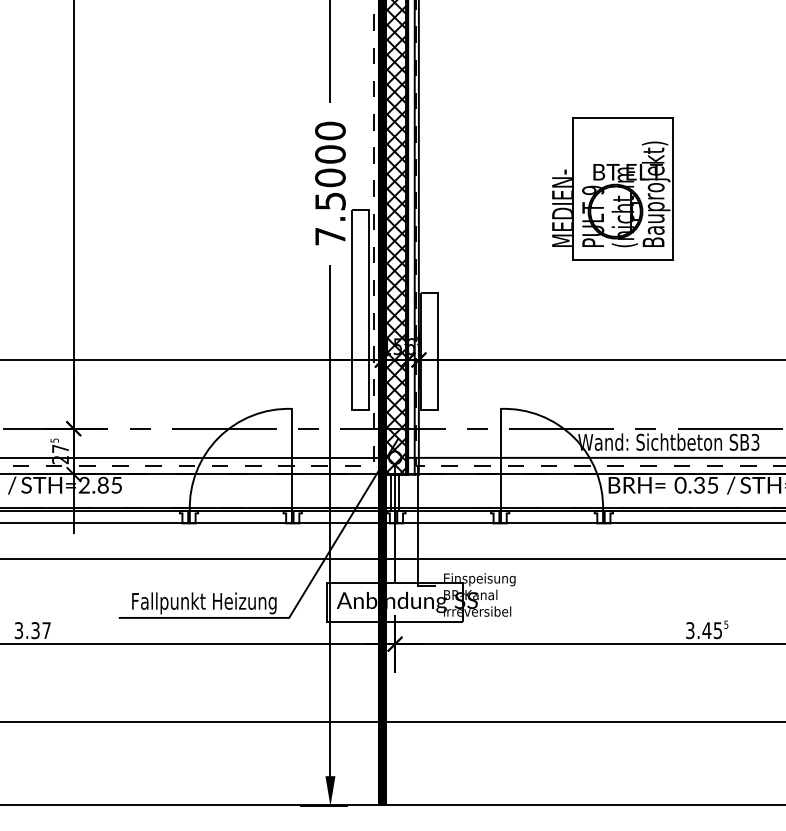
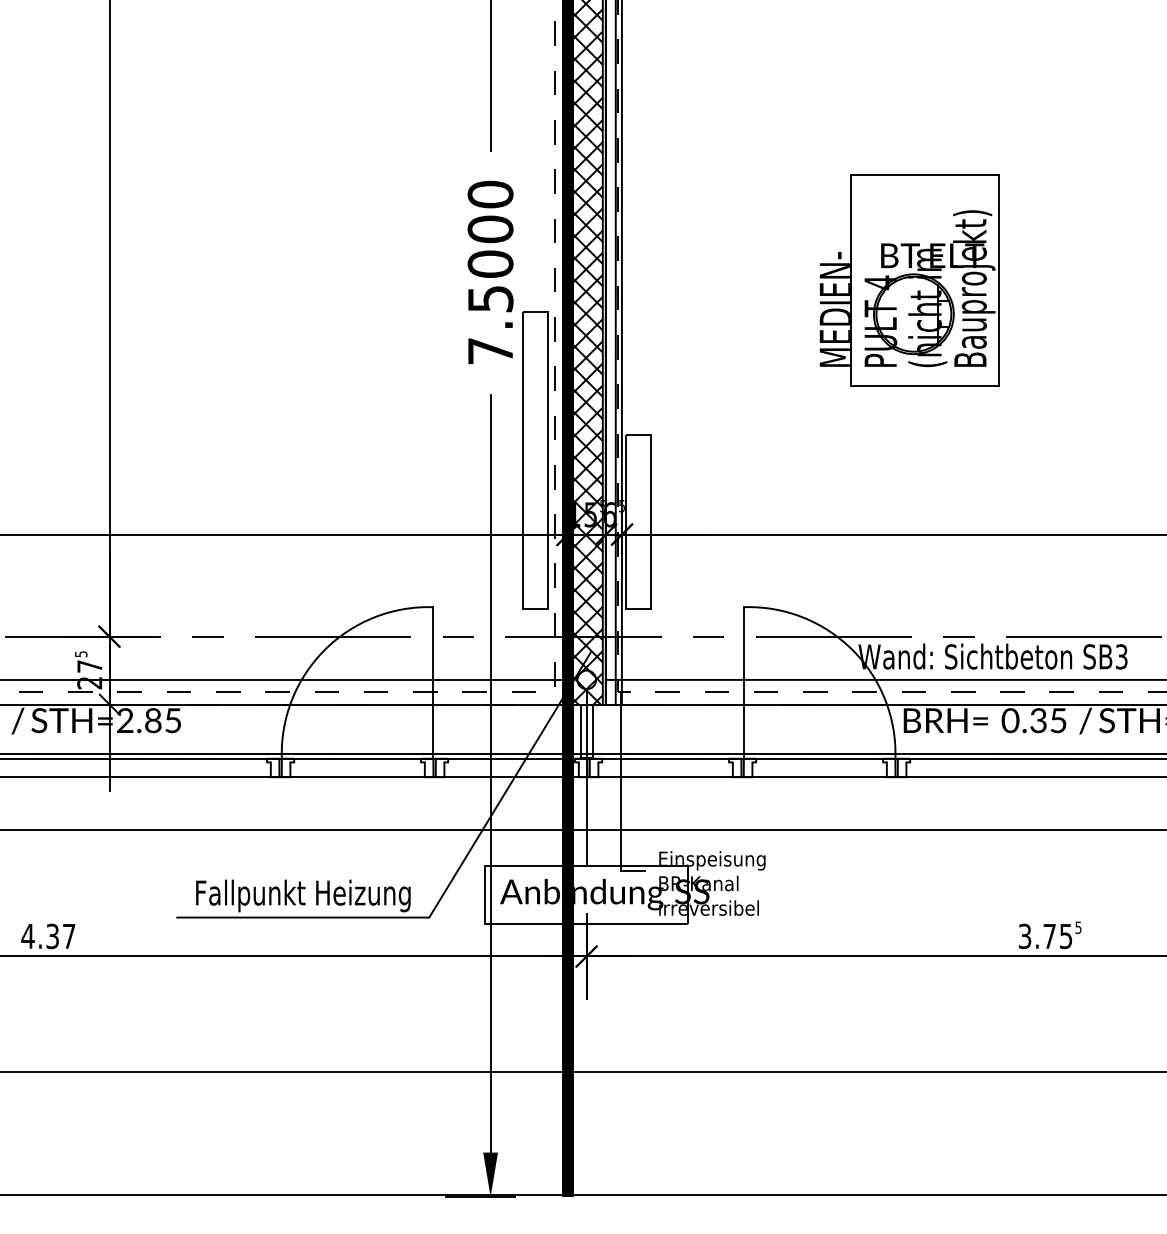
text: (593, 190) -> (881, 282), 9 -> 4
text: (18, 630) -> (27, 936), 3.37 -> 4.37
text: (706, 630) -> (1049, 936), 3.45 -> 3.75

